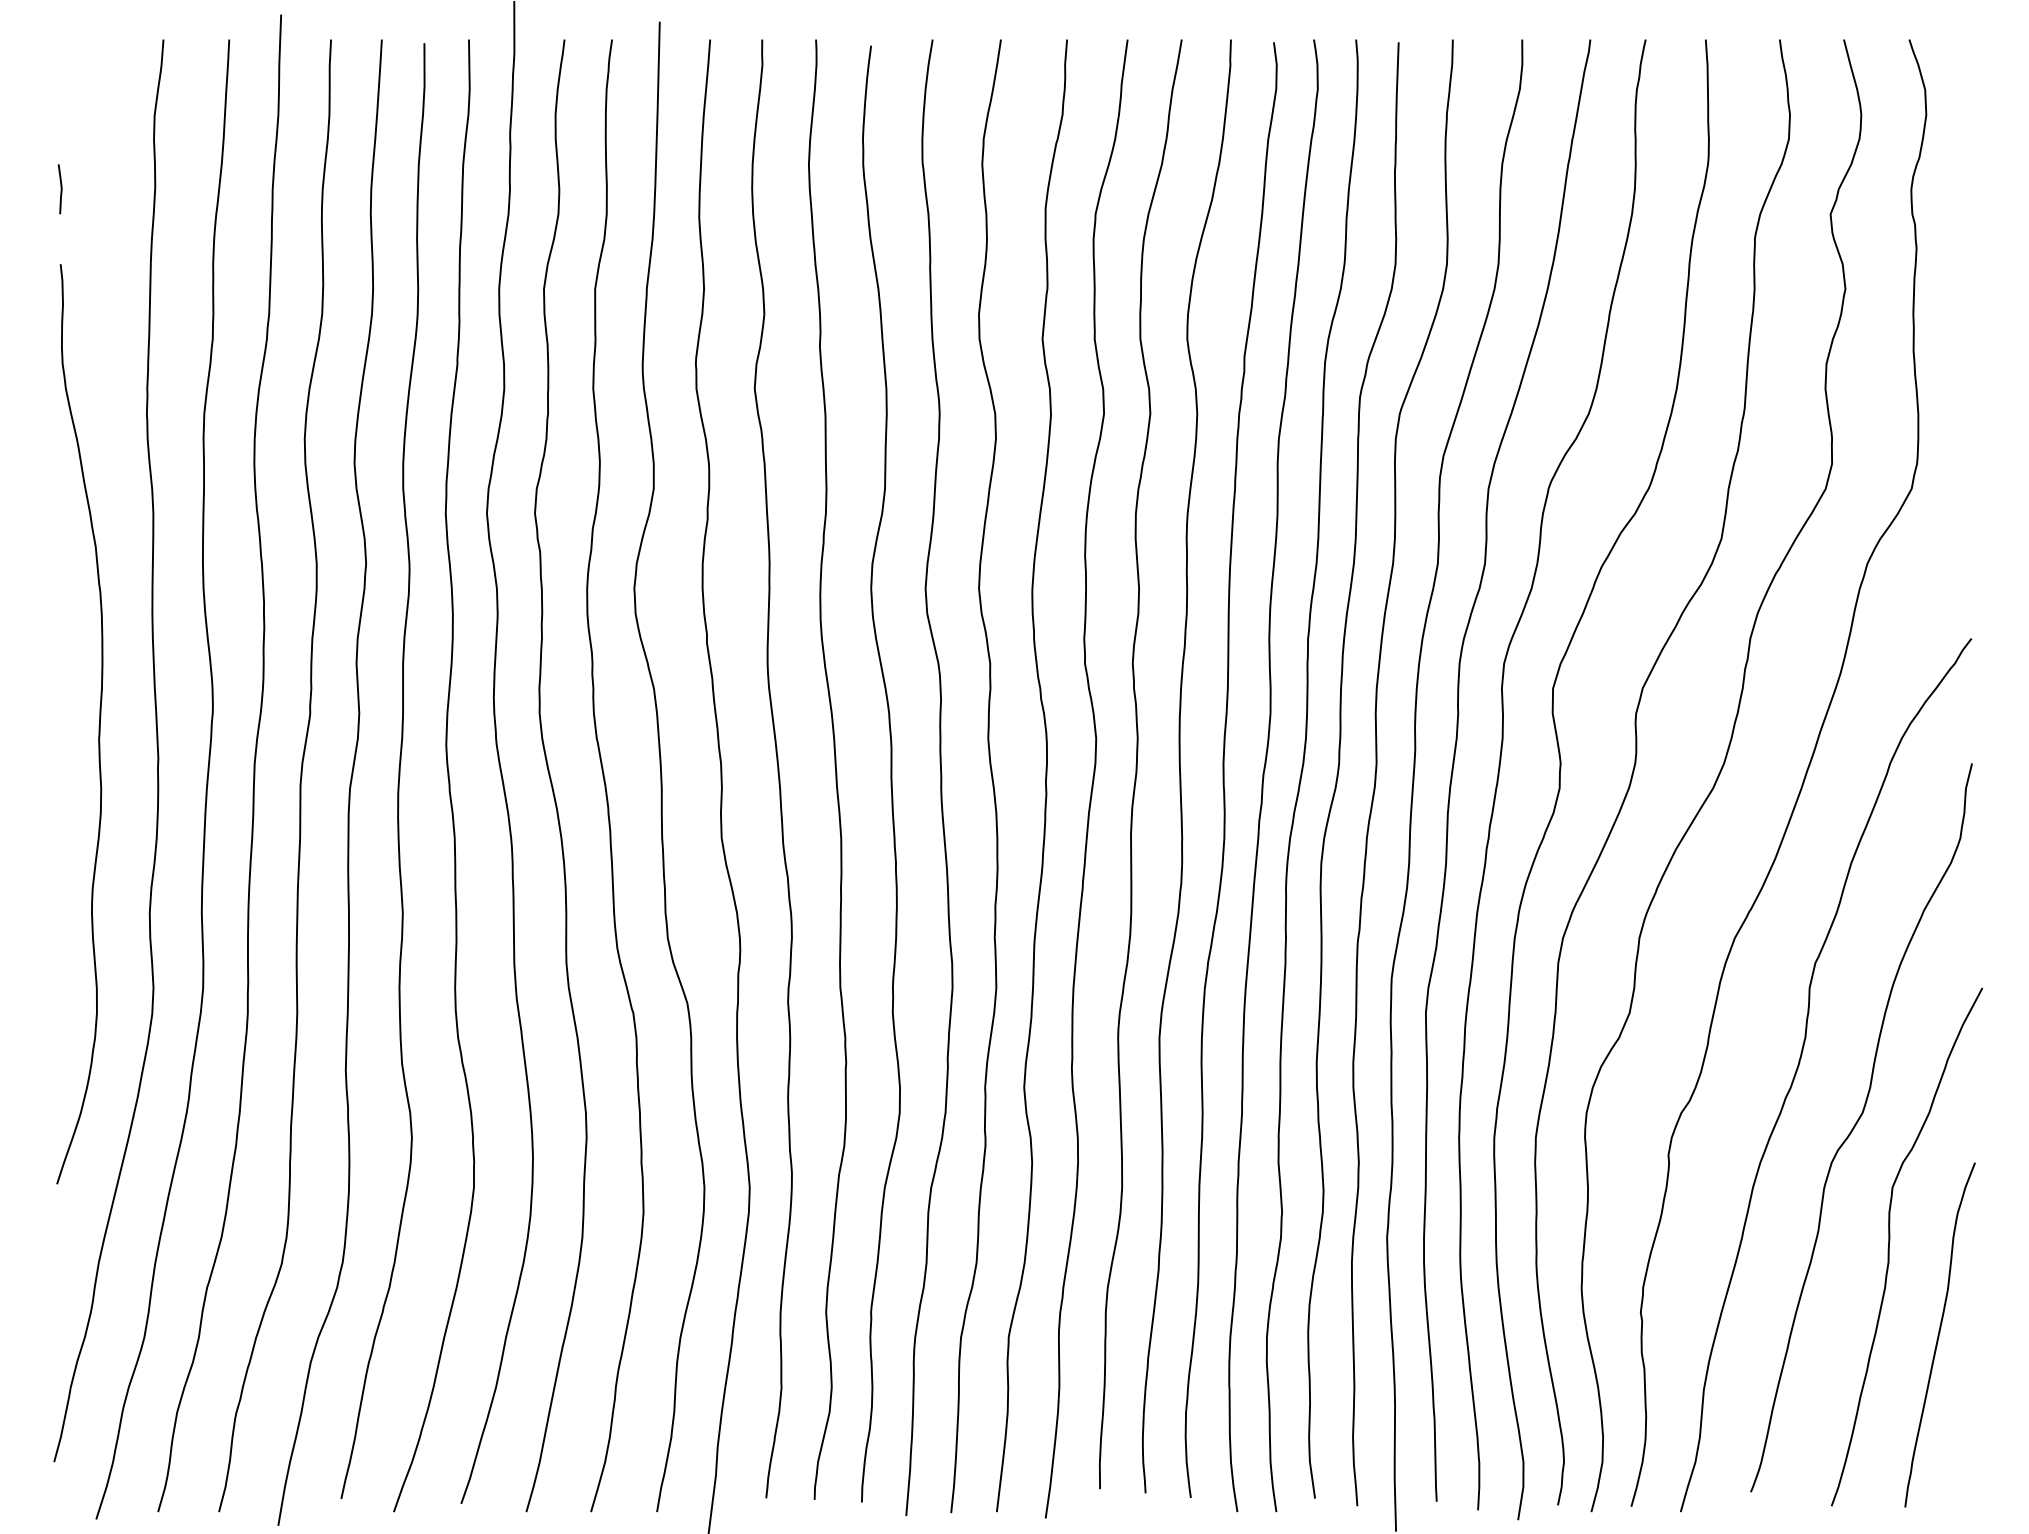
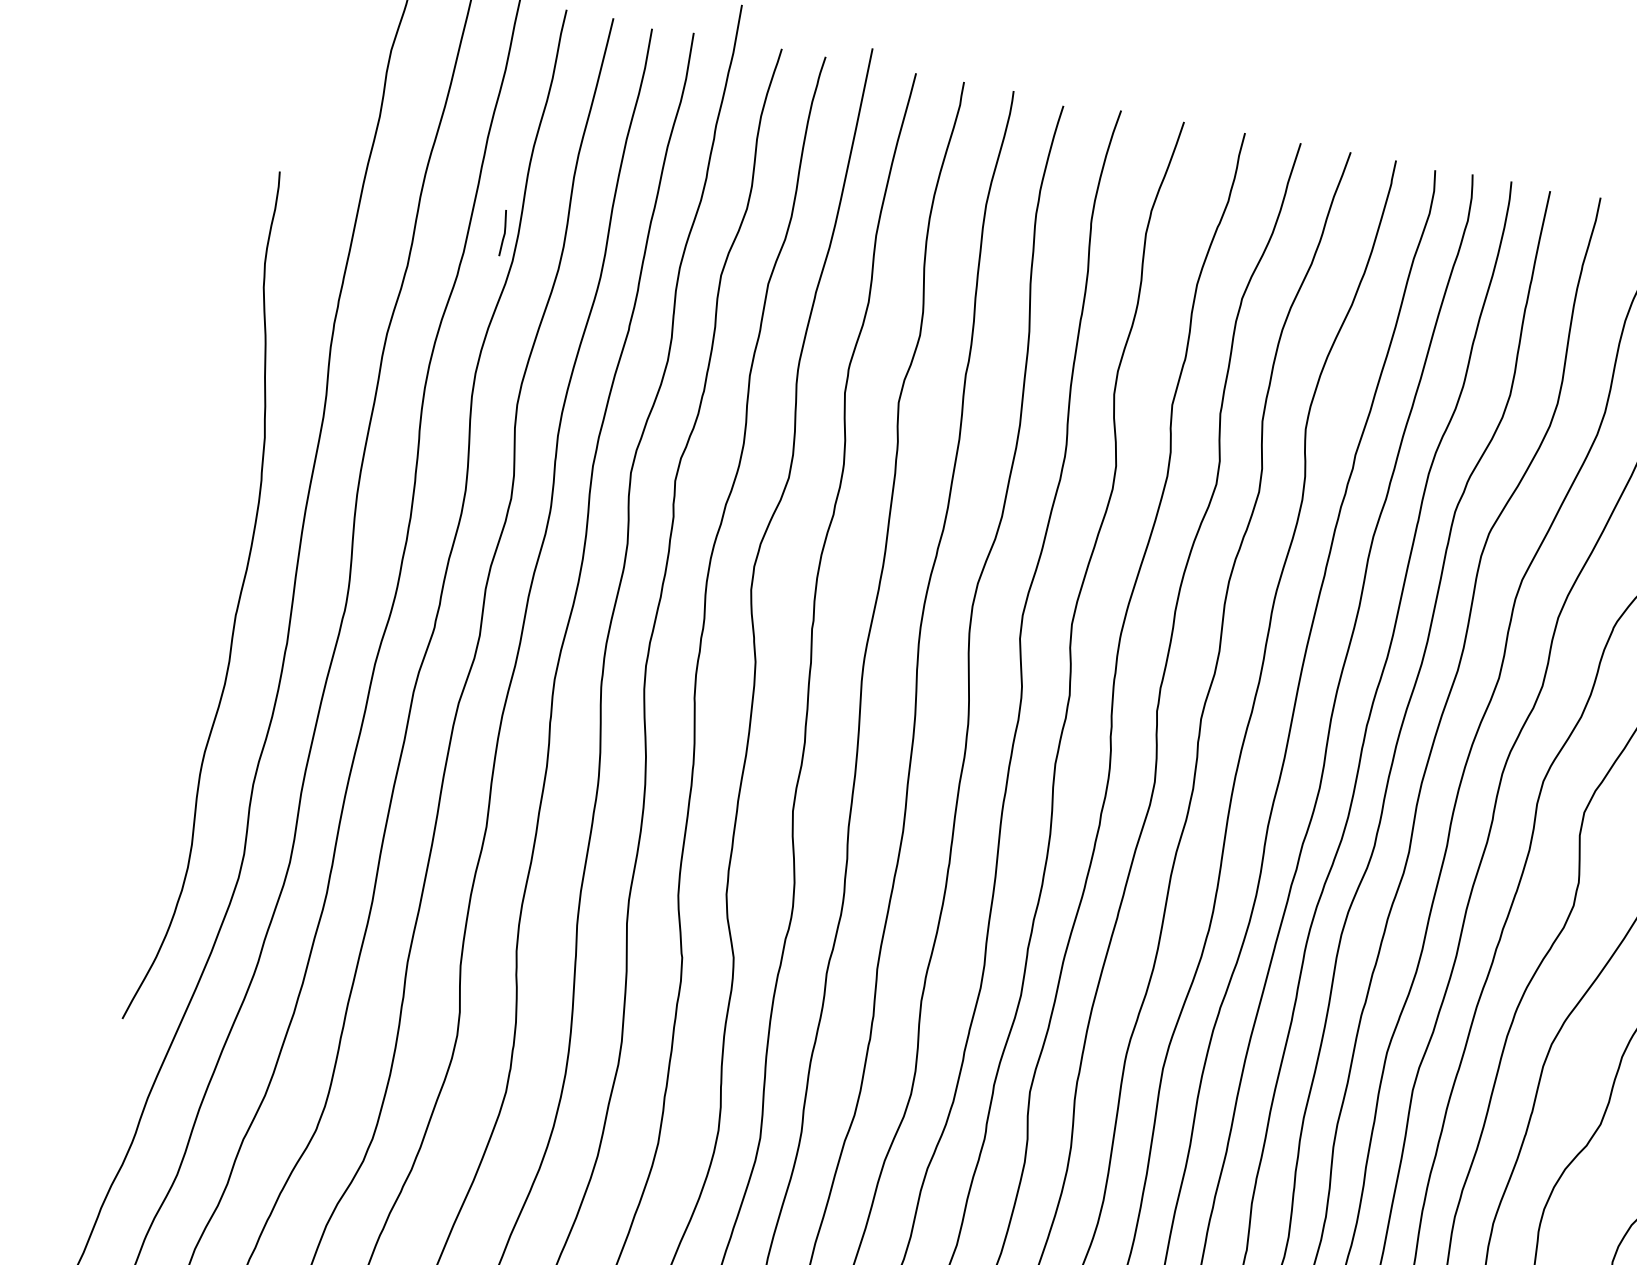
line: (60, 189) -> (503, 233), moved

